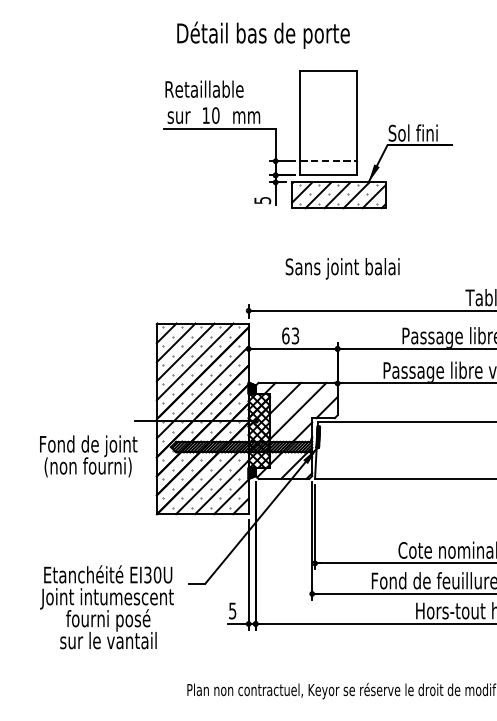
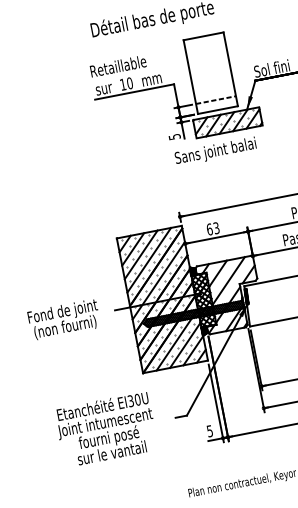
text: (342, 268) -> (215, 151), moved
text: (88, 456) -> (64, 319), moved
text: (106, 607) -> (106, 429), moved

